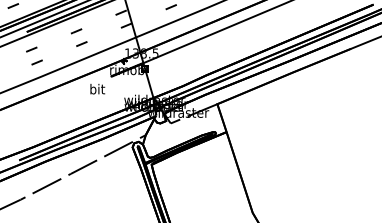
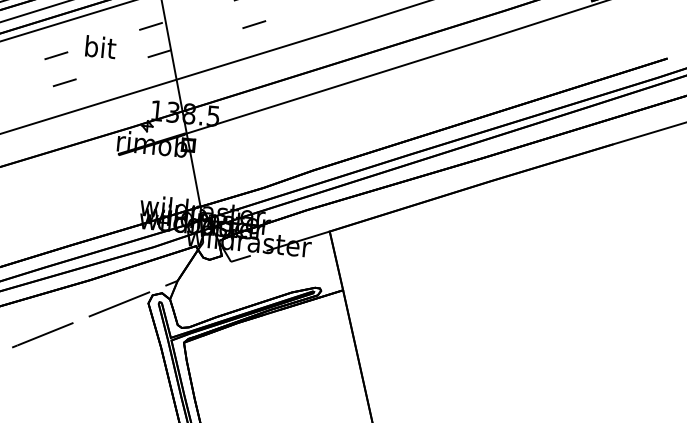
text: (97, 89) -> (100, 47), moved

